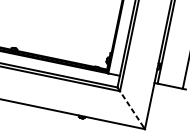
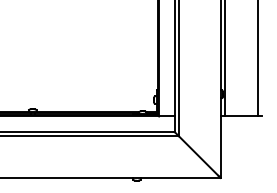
line: (131, 108) -> (198, 155), dashed -> solid

